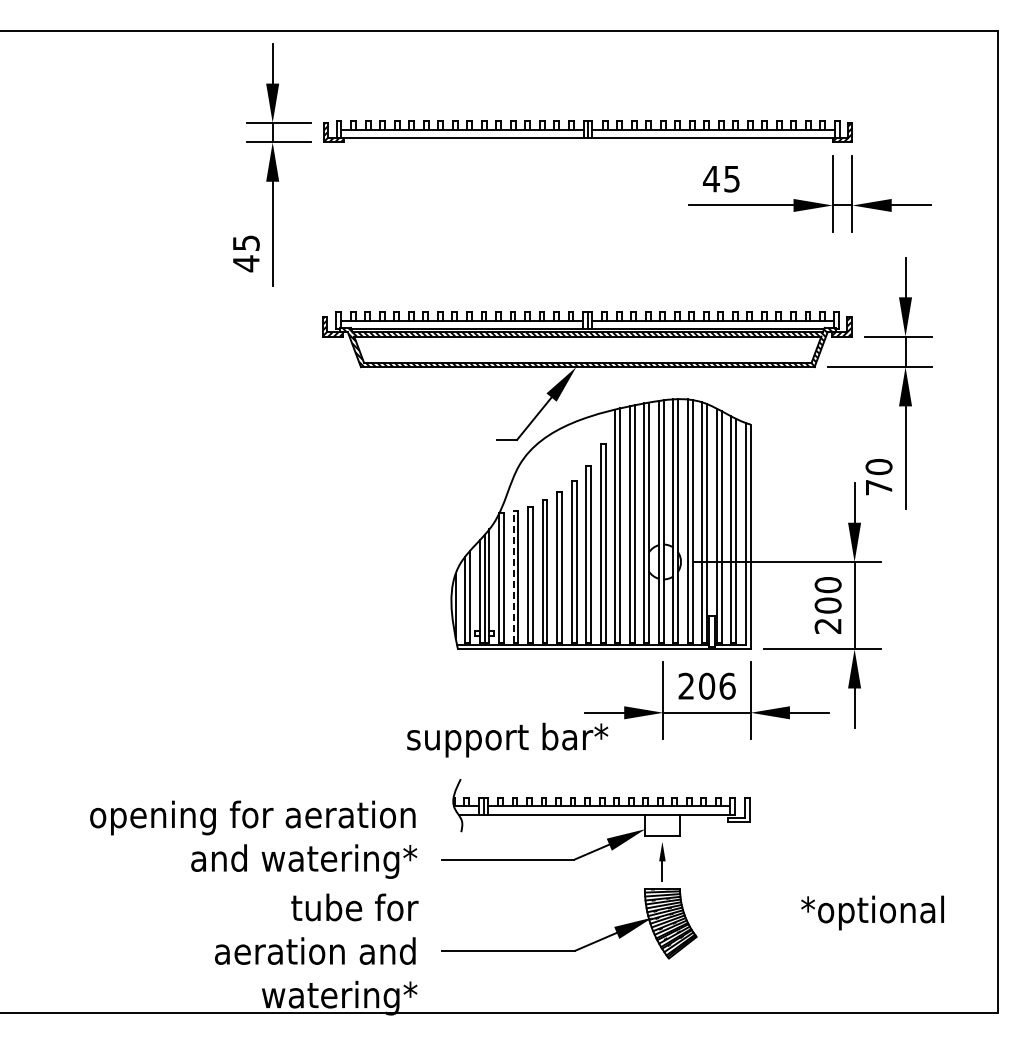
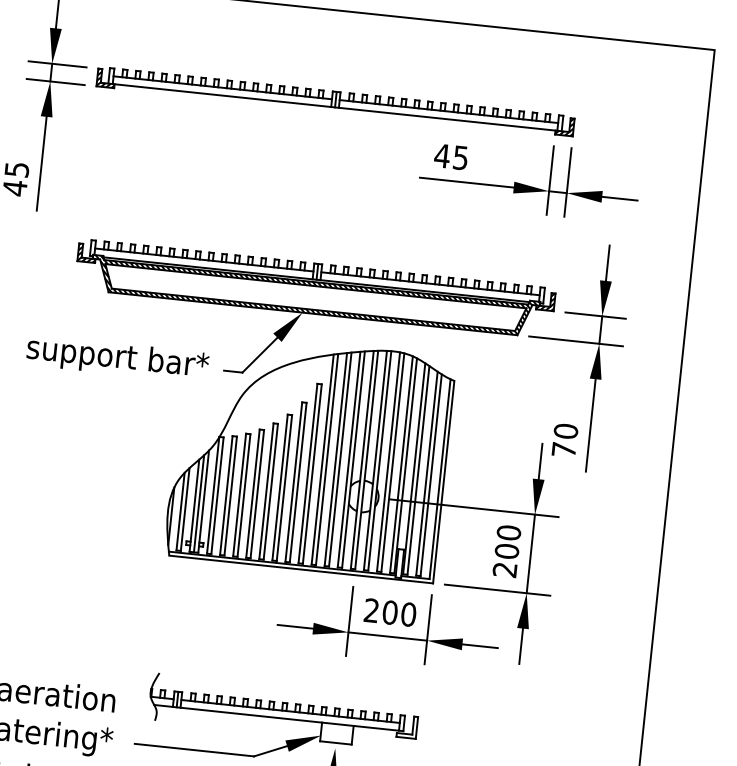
line: (513, 576) -> (226, 495), dashed -> solid
text: (727, 685) -> (408, 613), 206 -> 200
text: (507, 739) -> (117, 358), moved

